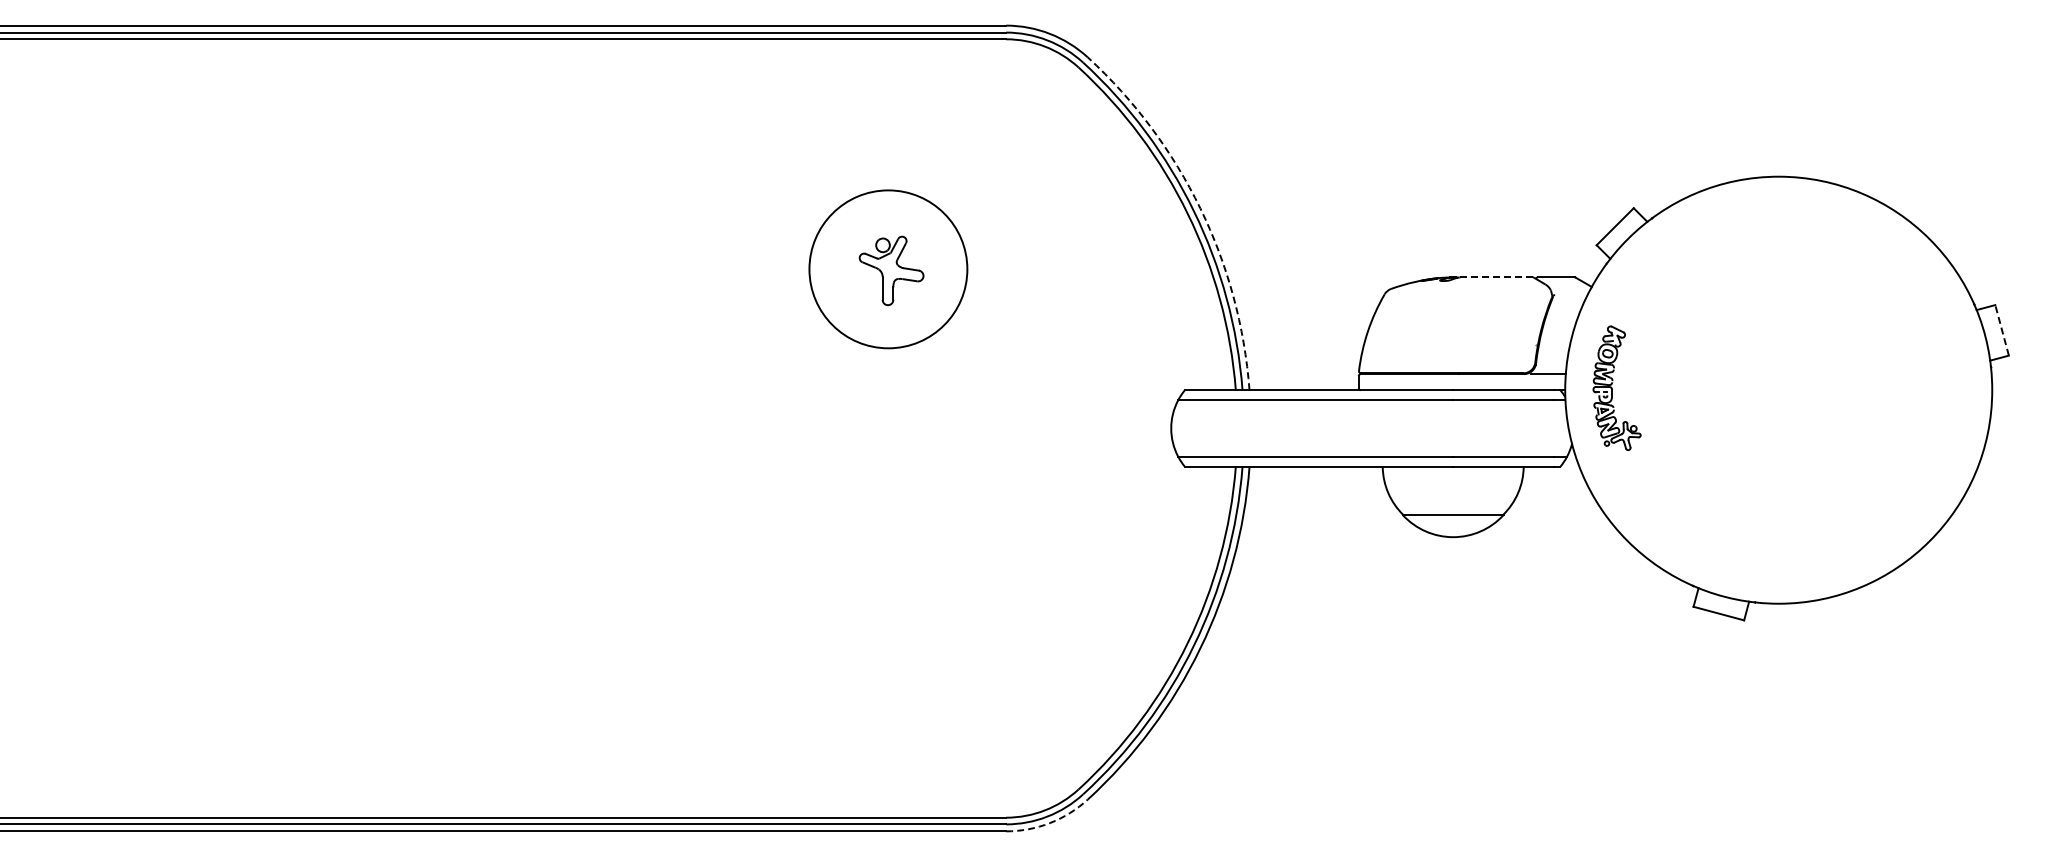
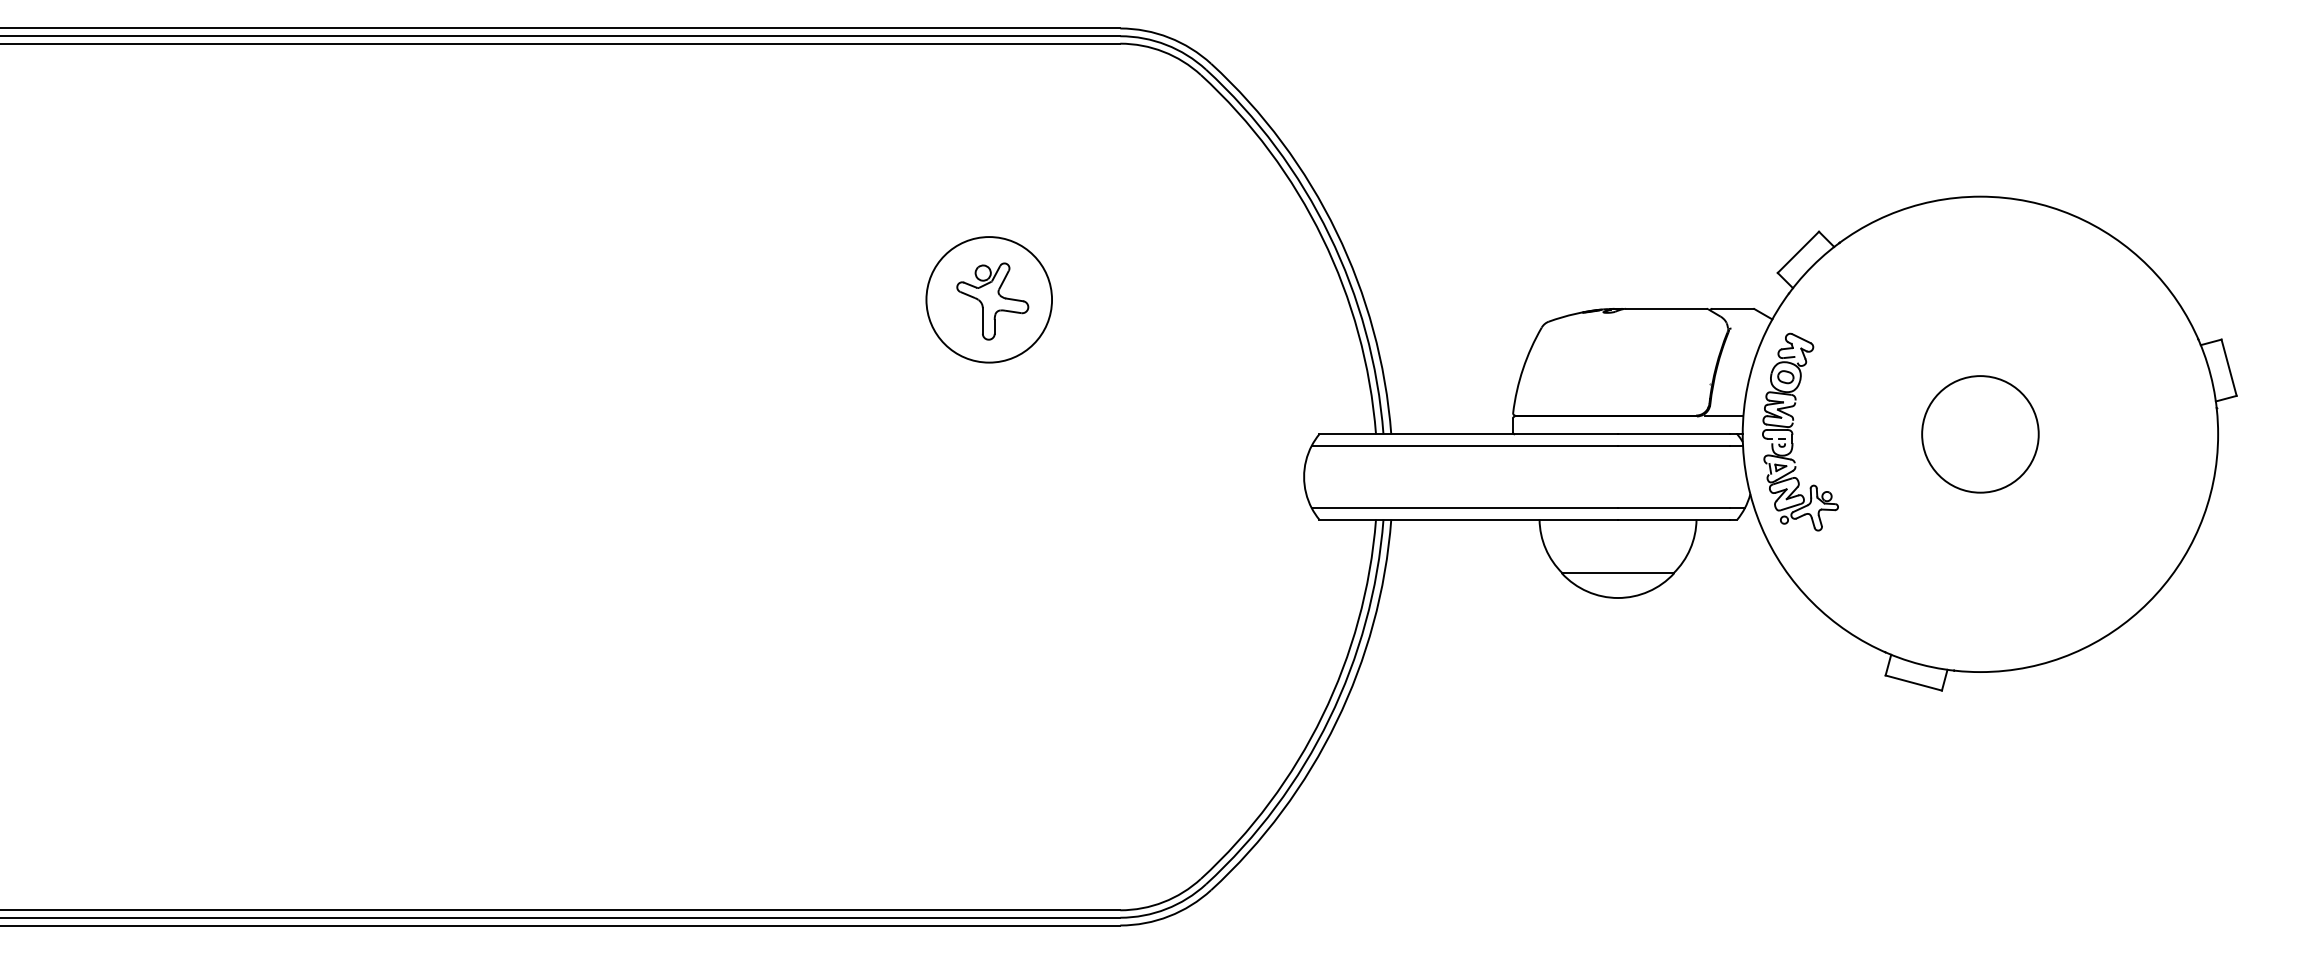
arc: (1200, 208) -> (1336, 232), dashed -> solid
circle: (888, 268) -> (989, 298), size x0.71
line: (1497, 277) -> (1667, 308), dashed -> solid
line: (2001, 329) -> (2228, 366), dashed -> solid
part: (1616, 388) -> (1799, 432), size x1.43
circle: (1778, 390) -> (1980, 434), added
arc: (1049, 823) -> (1168, 916), dashed -> solid

